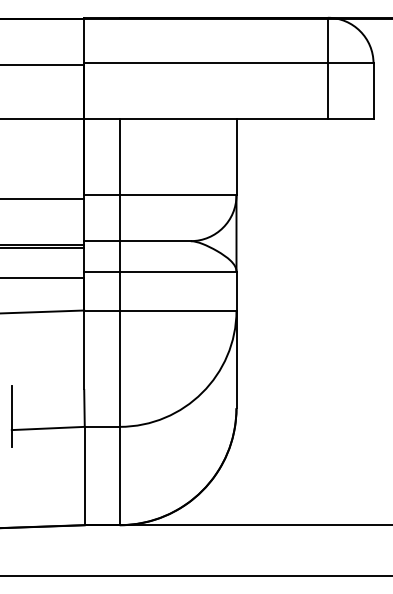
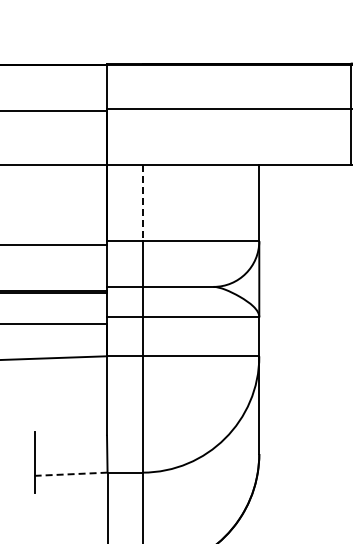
line: (119, 157) -> (142, 203), solid -> dashed
line: (48, 428) -> (71, 474), solid -> dashed

